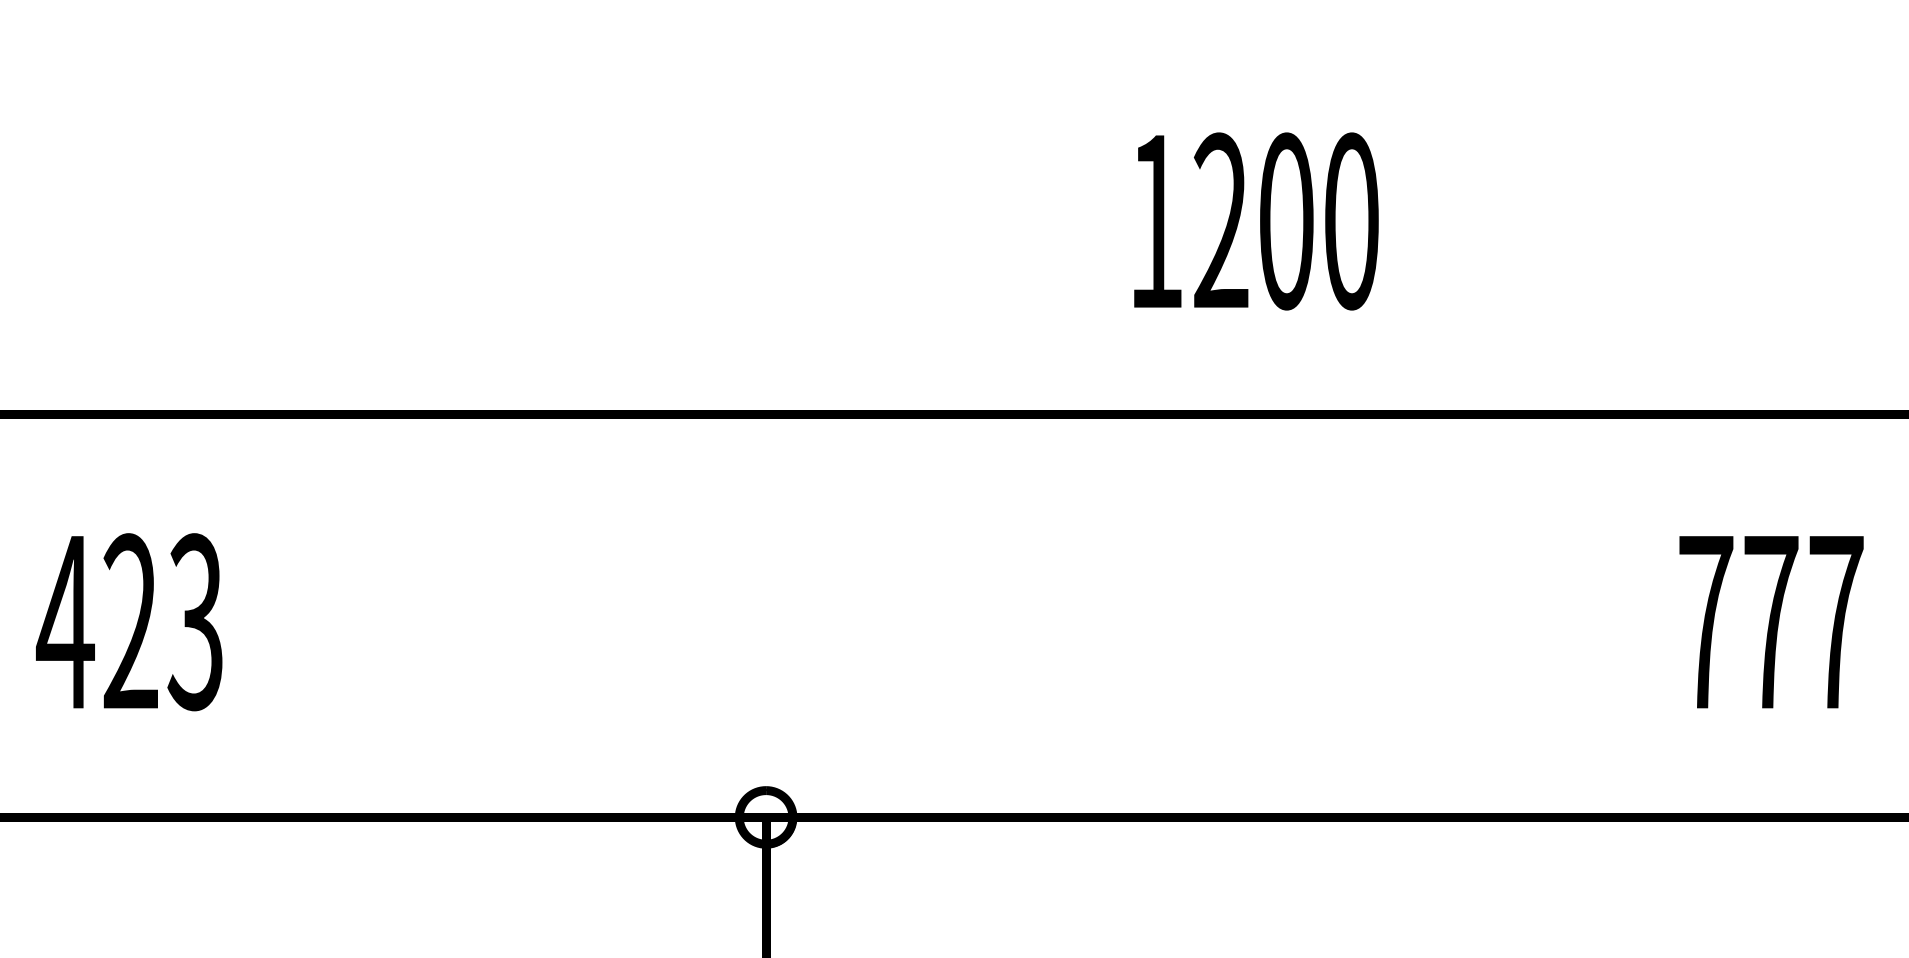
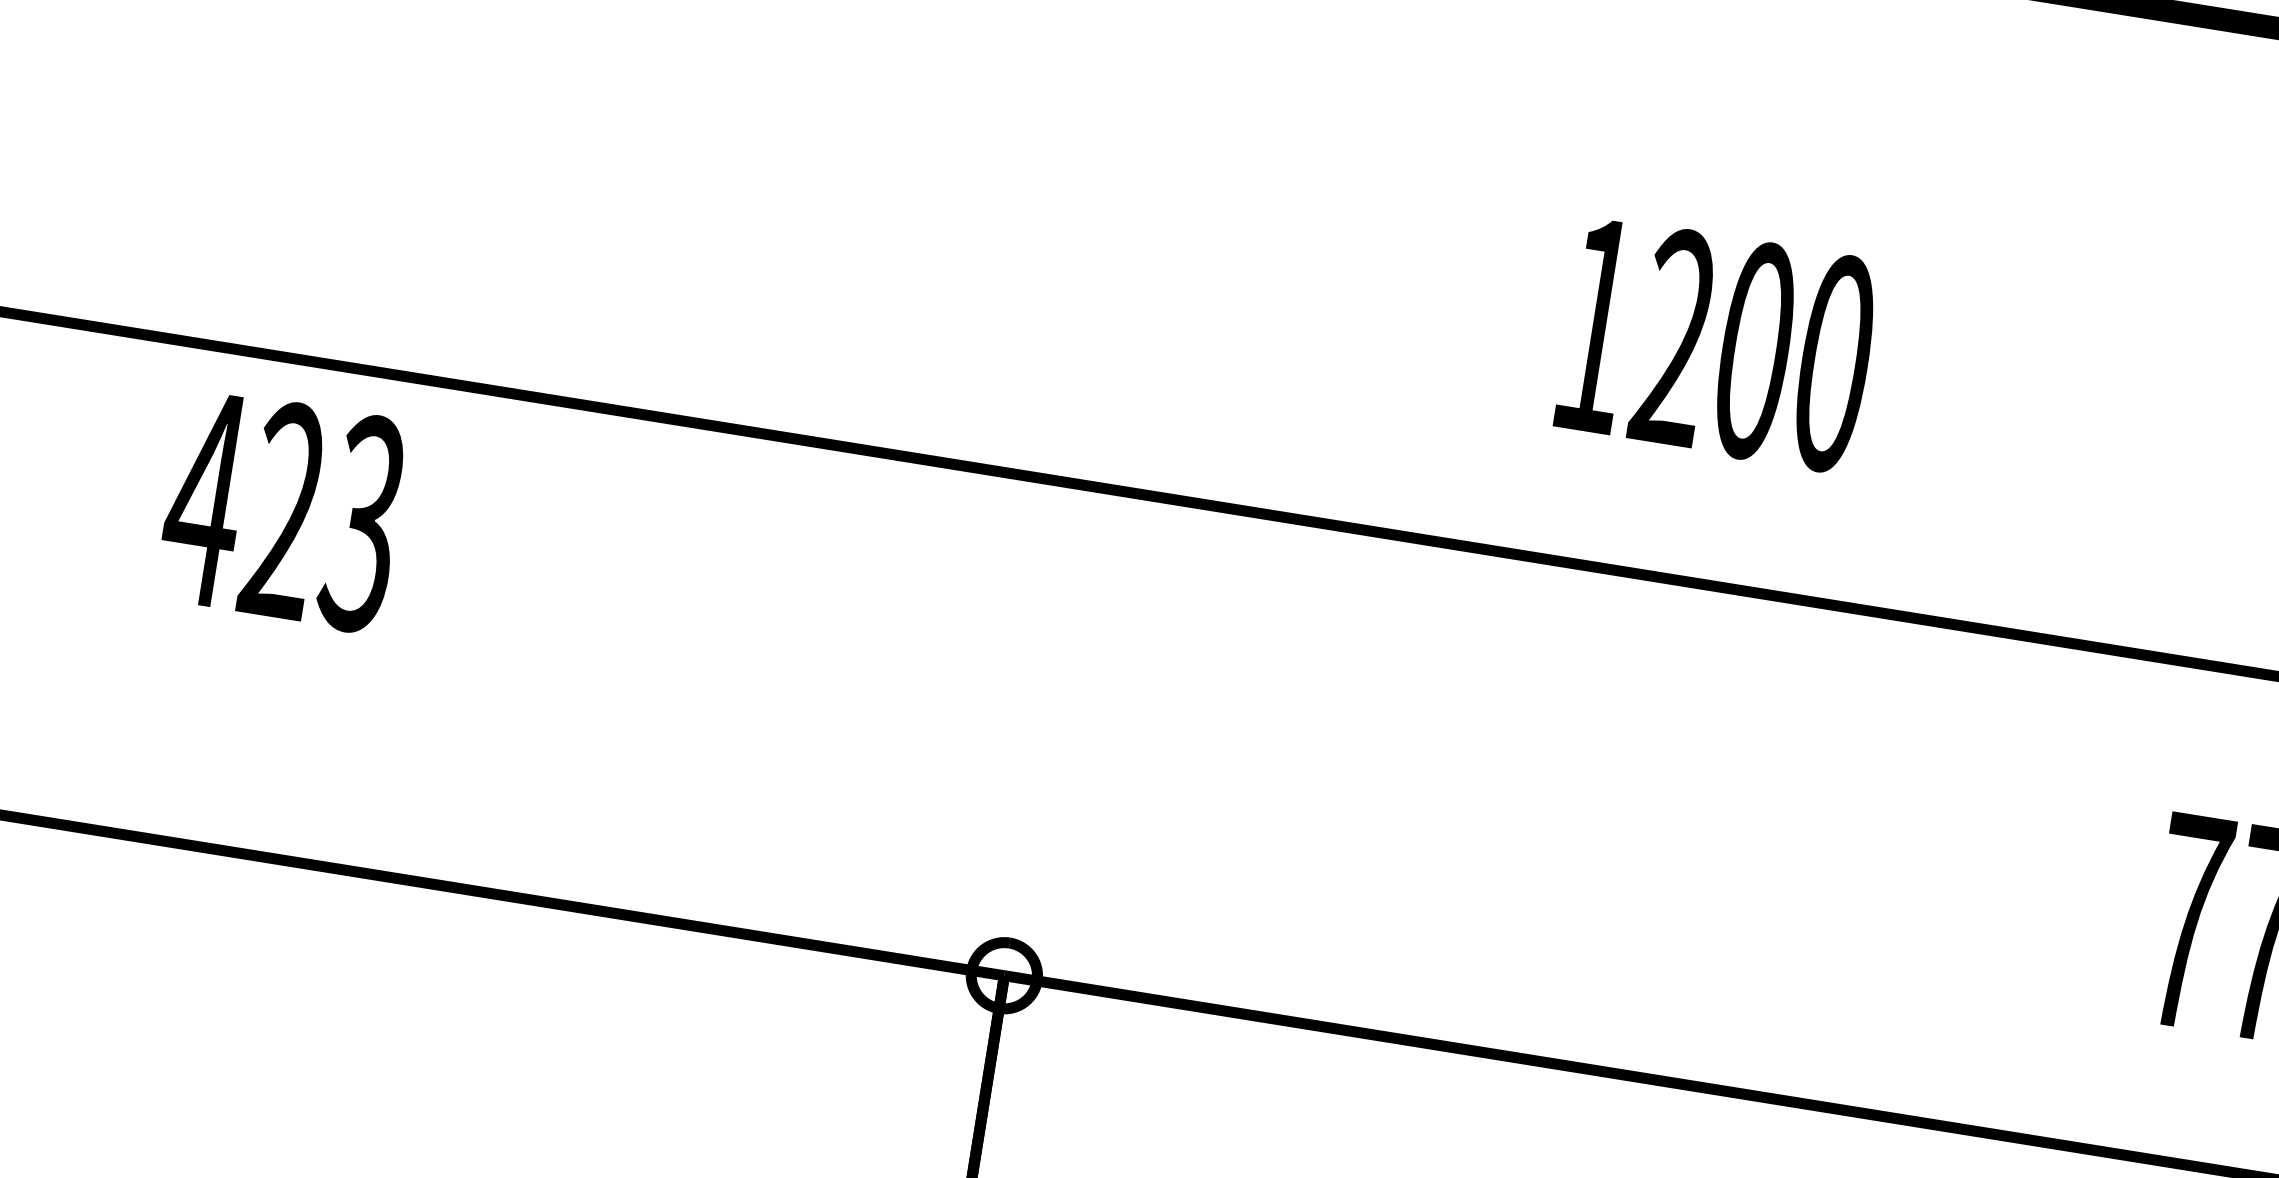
text: (129, 622) -> (282, 511), moved

